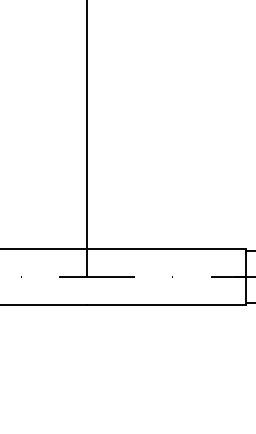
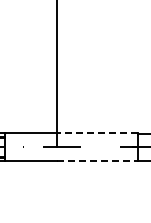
line: (167, 249) -> (97, 133), solid -> dashed
line: (167, 304) -> (97, 161), solid -> dashed

